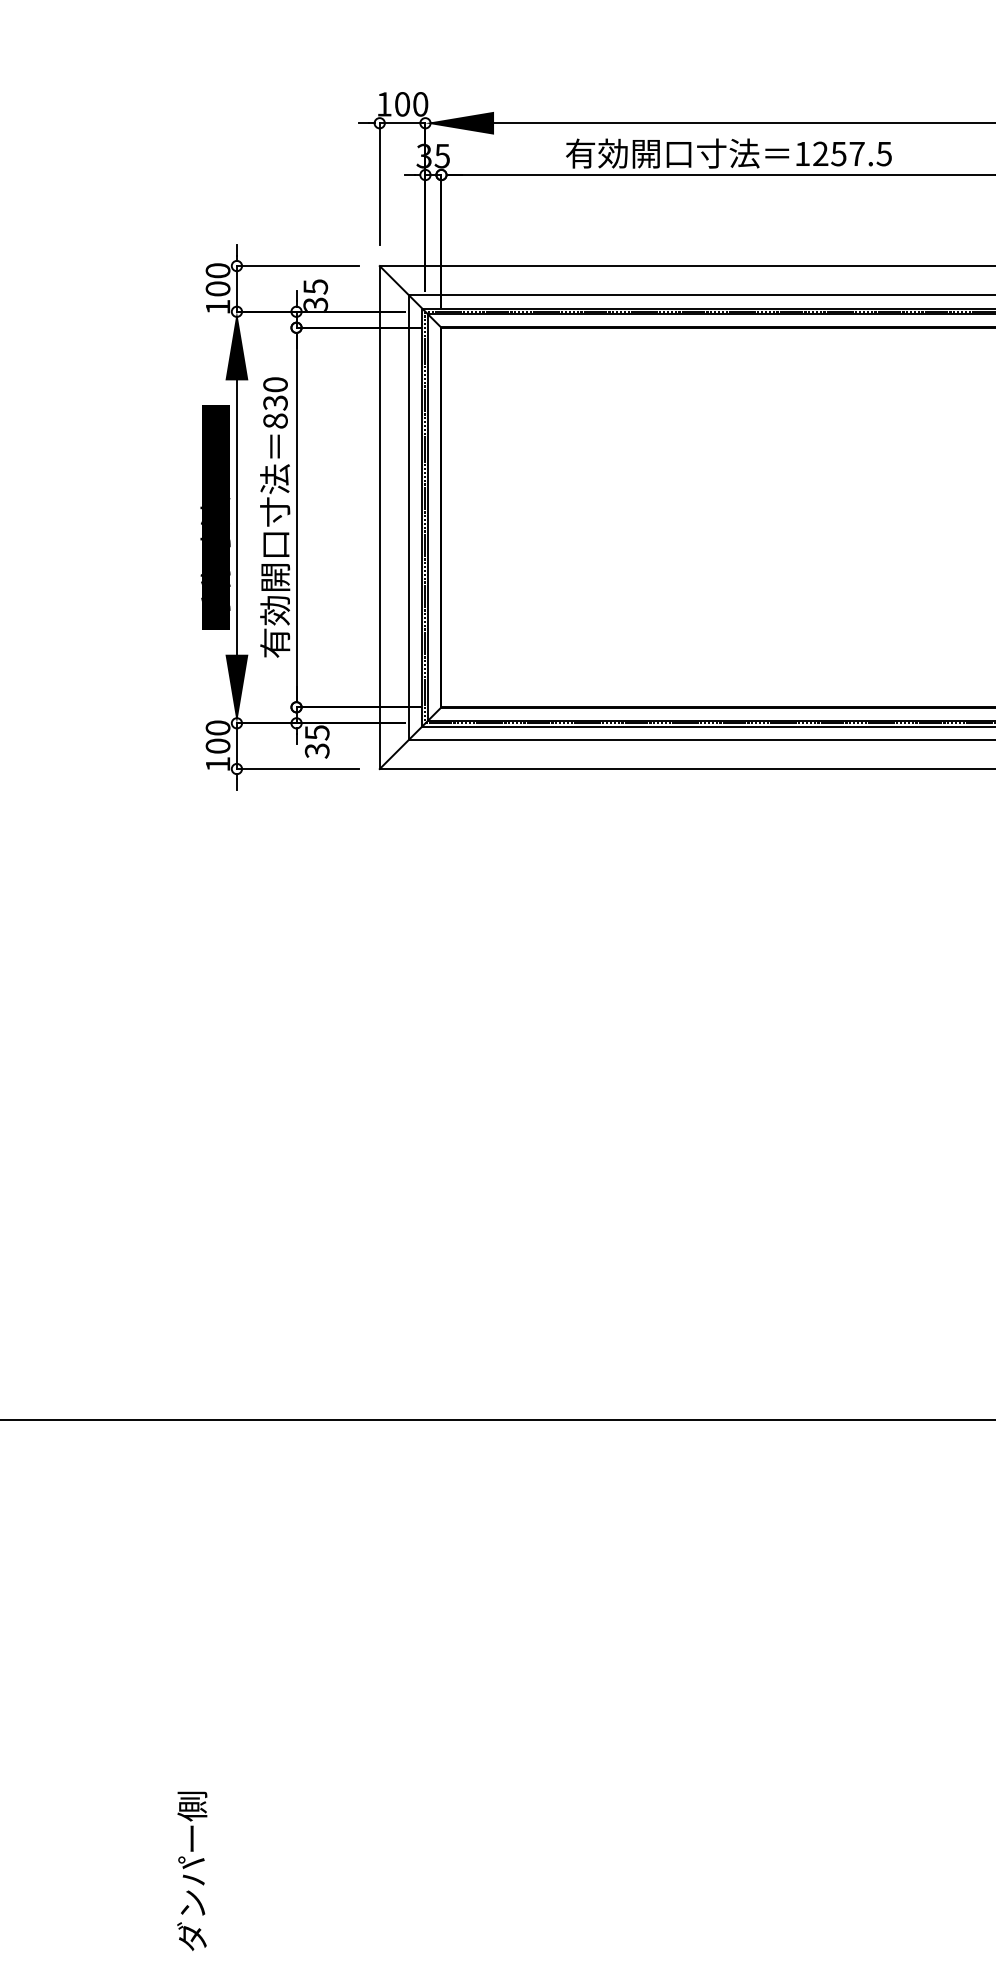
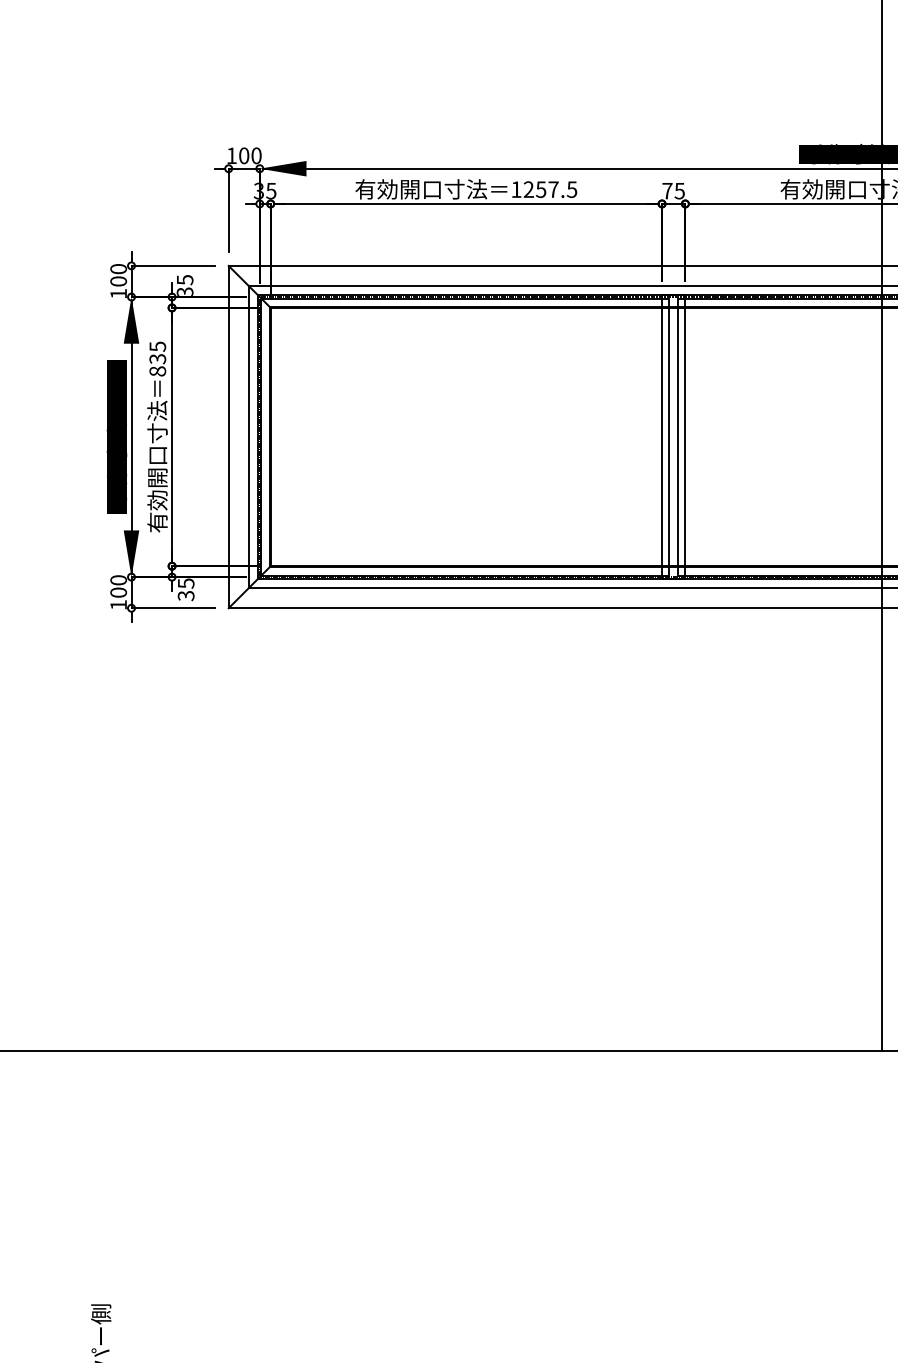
text: (275, 384) -> (157, 346), 830 -> 835

